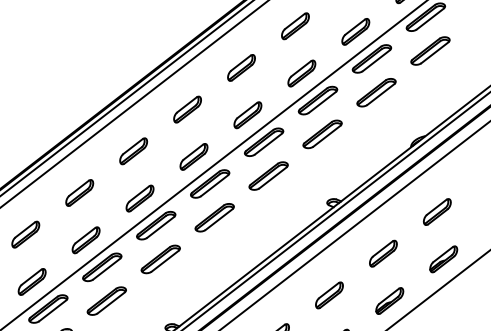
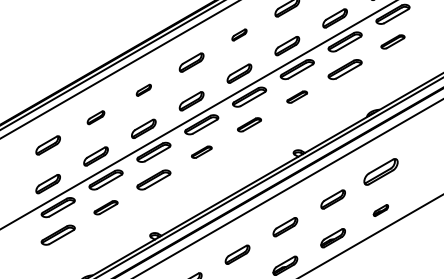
part: (429, 50) -> (392, 41), size x0.7
part: (241, 67) -> (239, 34), size x0.6
part: (321, 133) -> (296, 96), size x0.6
part: (133, 151) -> (143, 90), size x0.6
part: (268, 175) -> (249, 124), size x0.7
part: (79, 192) -> (95, 117), size x0.7
part: (436, 211) -> (380, 171), size x1.4
part: (214, 216) -> (201, 151), size x0.6
part: (443, 259) -> (380, 210), size x0.6
part: (106, 301) -> (105, 207), size x0.7

